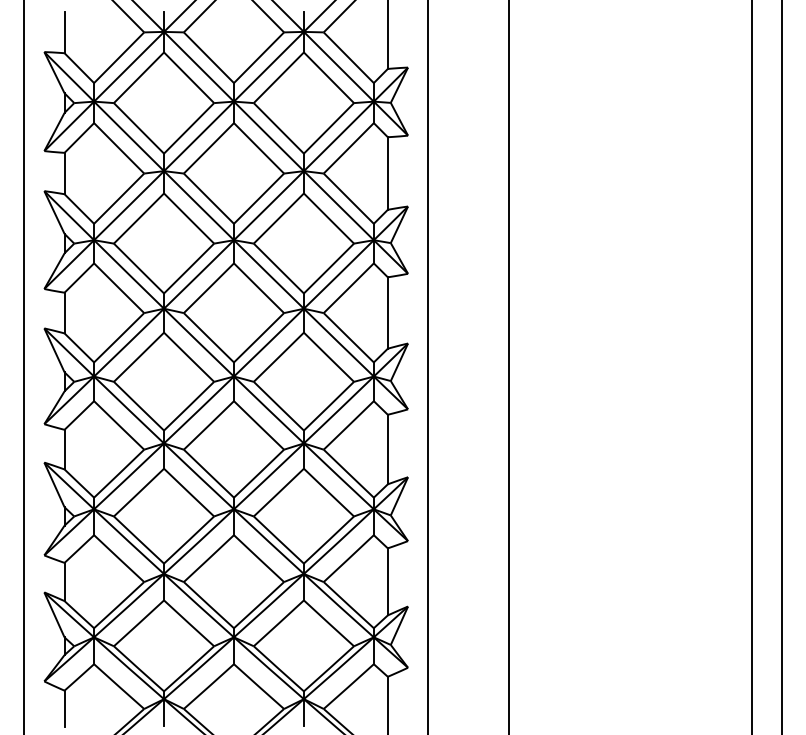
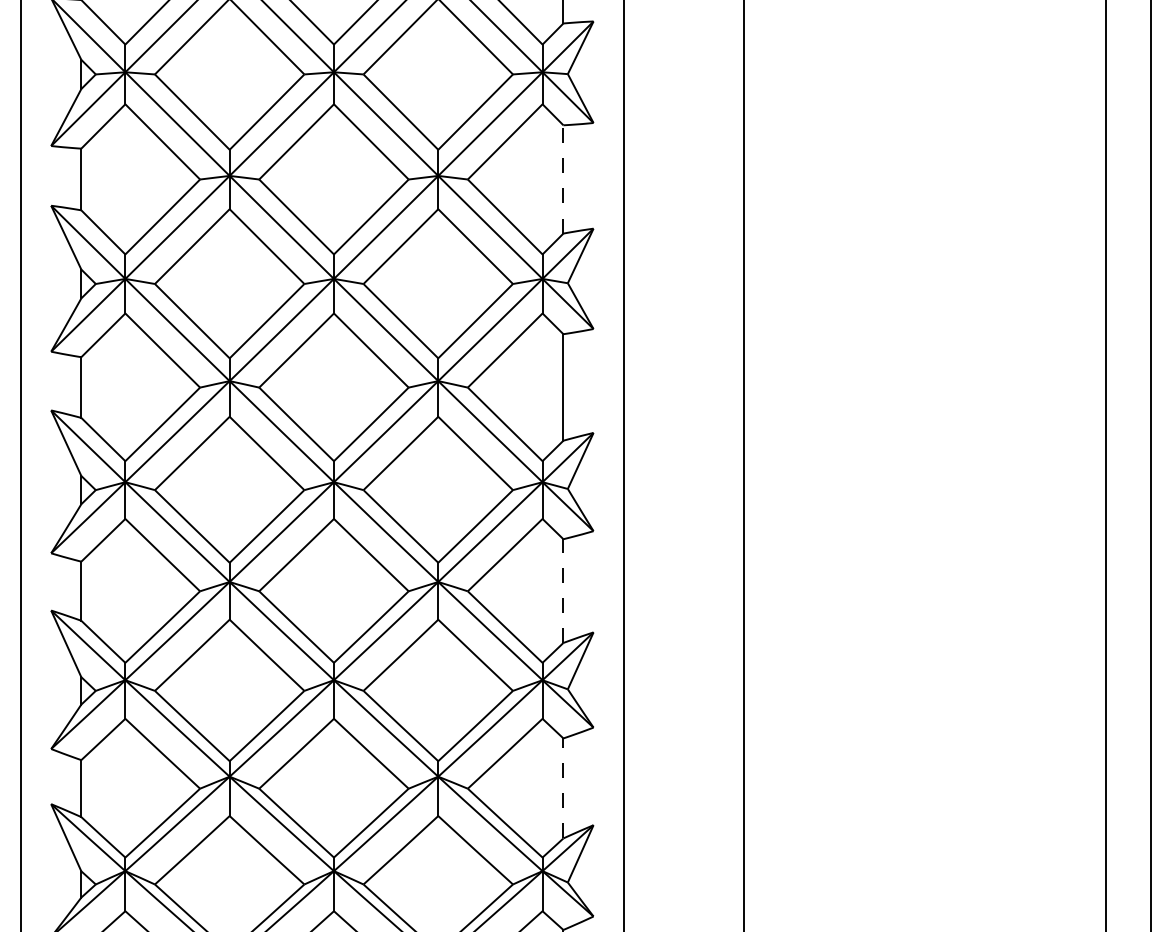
line: (387, 173) -> (562, 179), solid -> dashed
line: (387, 449) -> (562, 591), solid -> dashed
line: (387, 581) -> (562, 787), solid -> dashed

